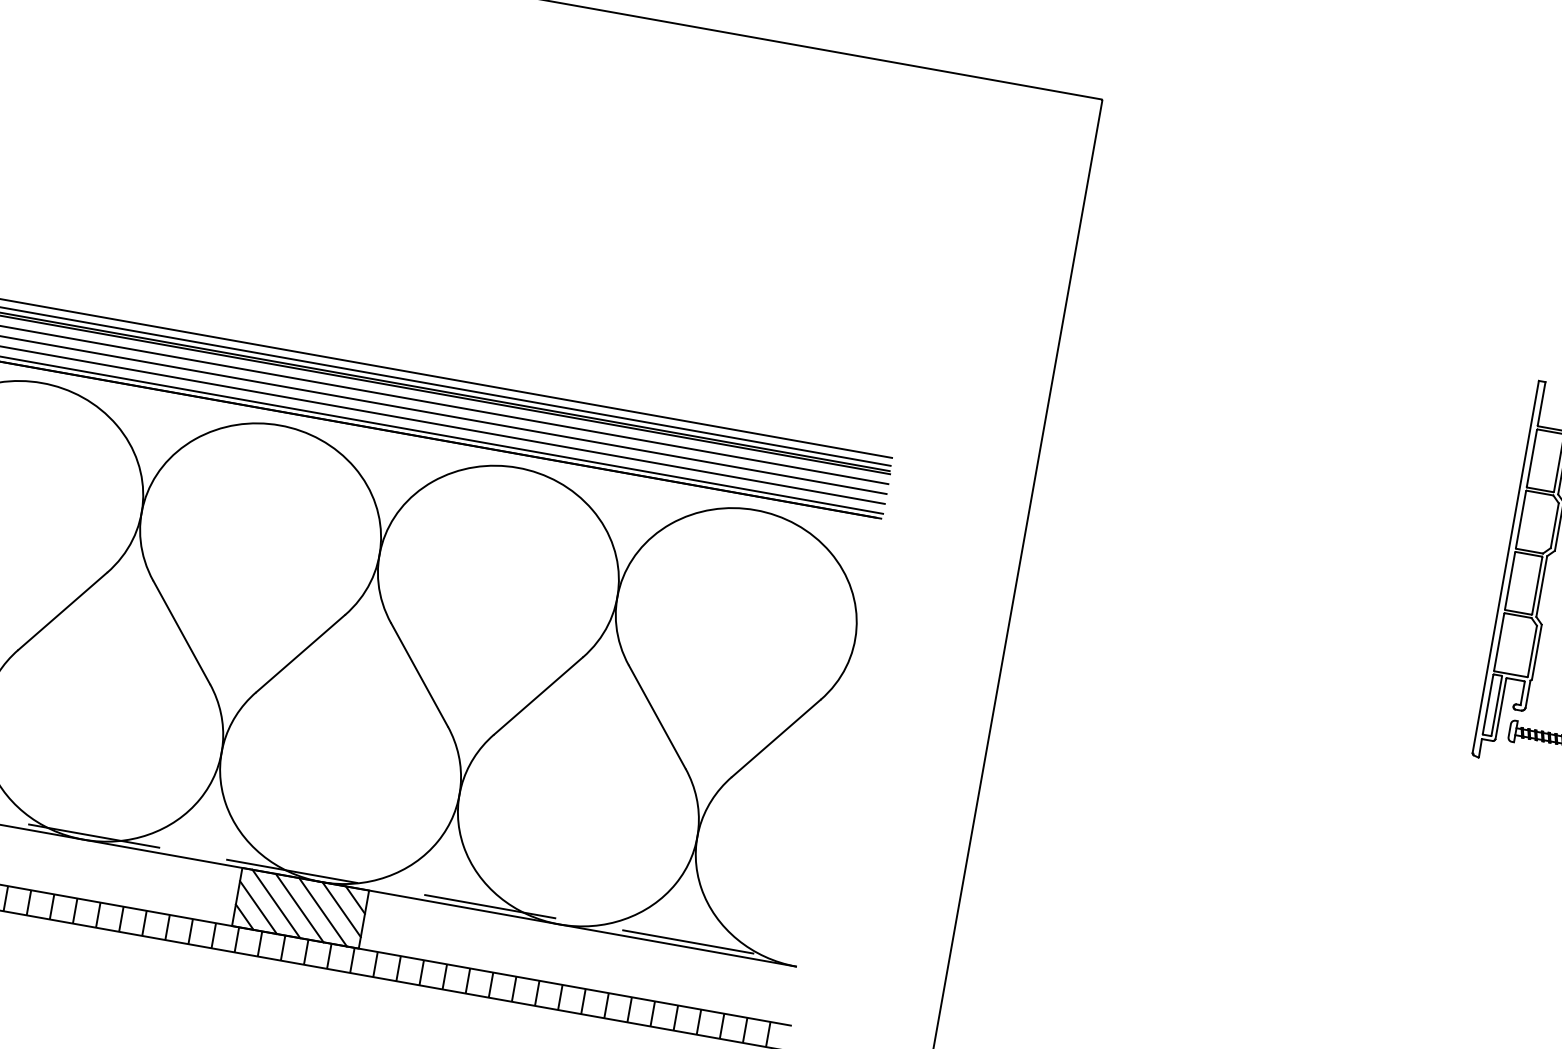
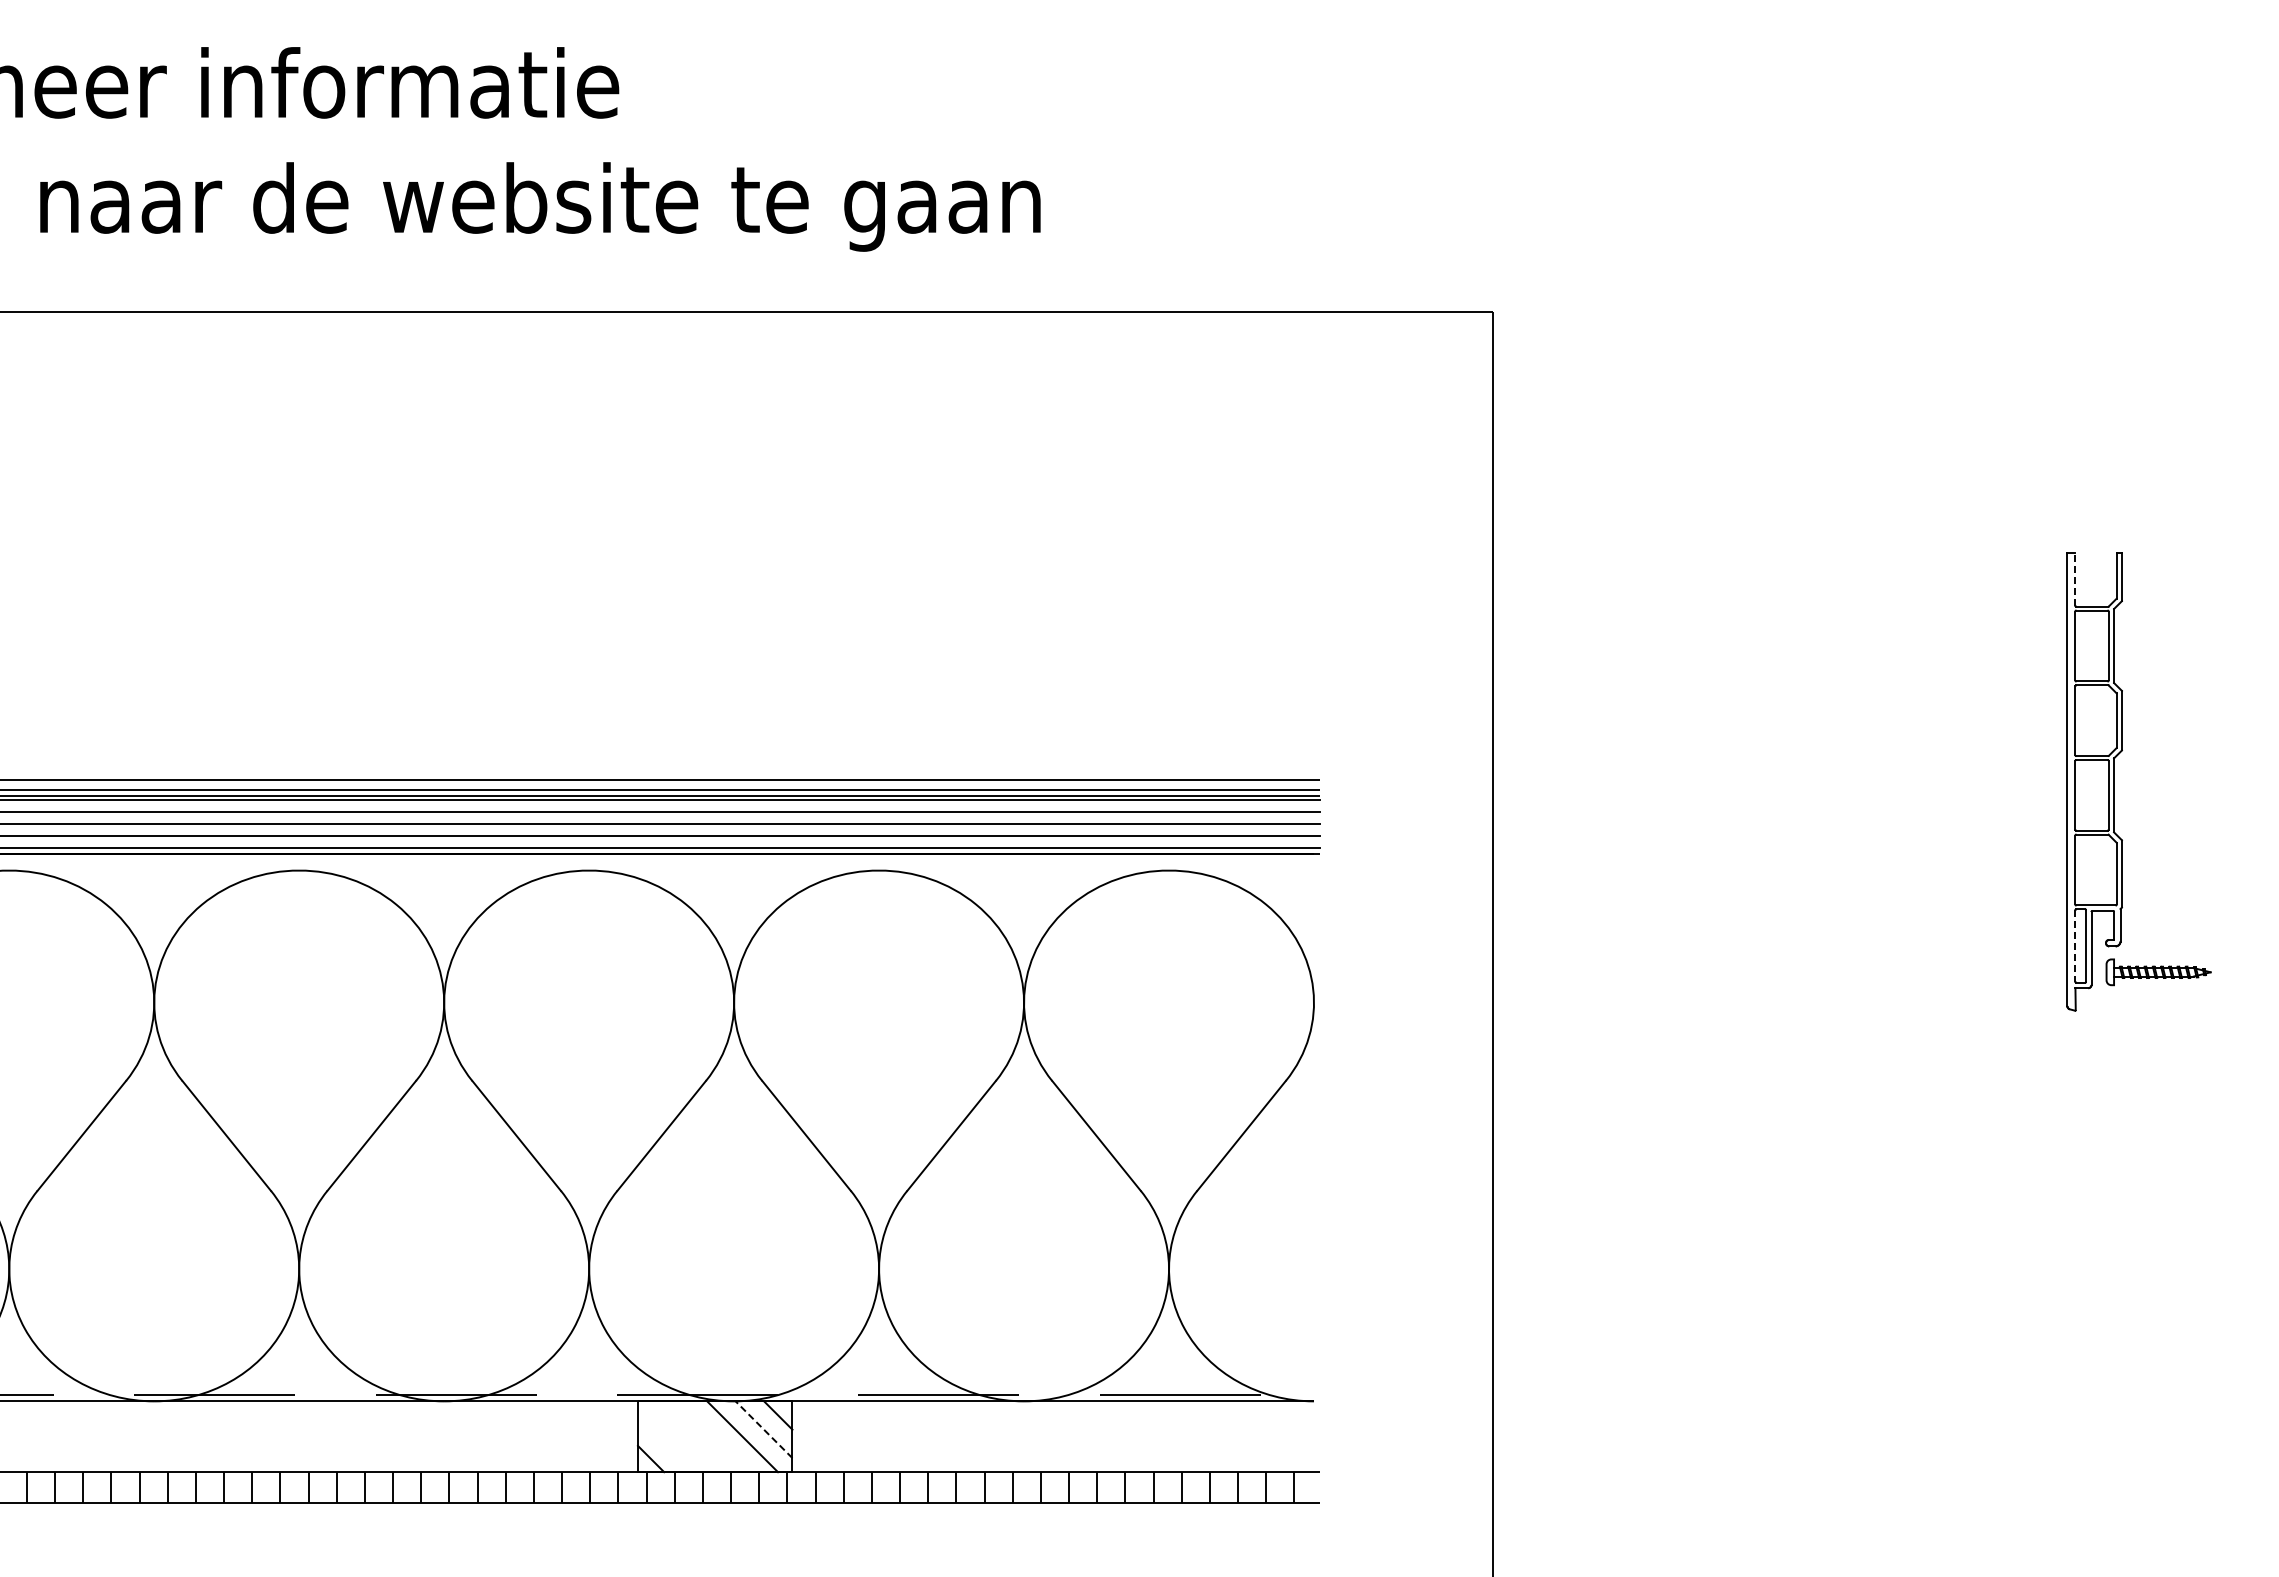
line: (1541, 403) -> (2075, 578), solid -> dashed
line: (1488, 704) -> (2075, 946), solid -> dashed
line: (276, 903) -> (685, 1436), removed
line: (257, 907) -> (664, 1444), removed
line: (299, 907) -> (713, 1436), removed
line: (341, 909) -> (763, 1429), solid -> dashed

